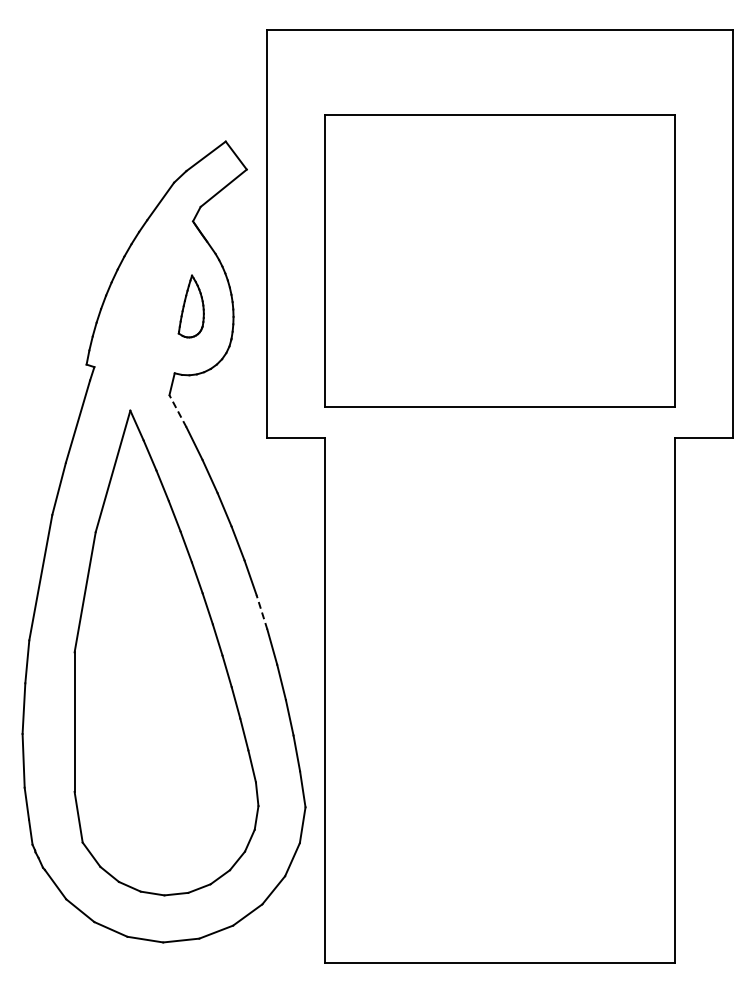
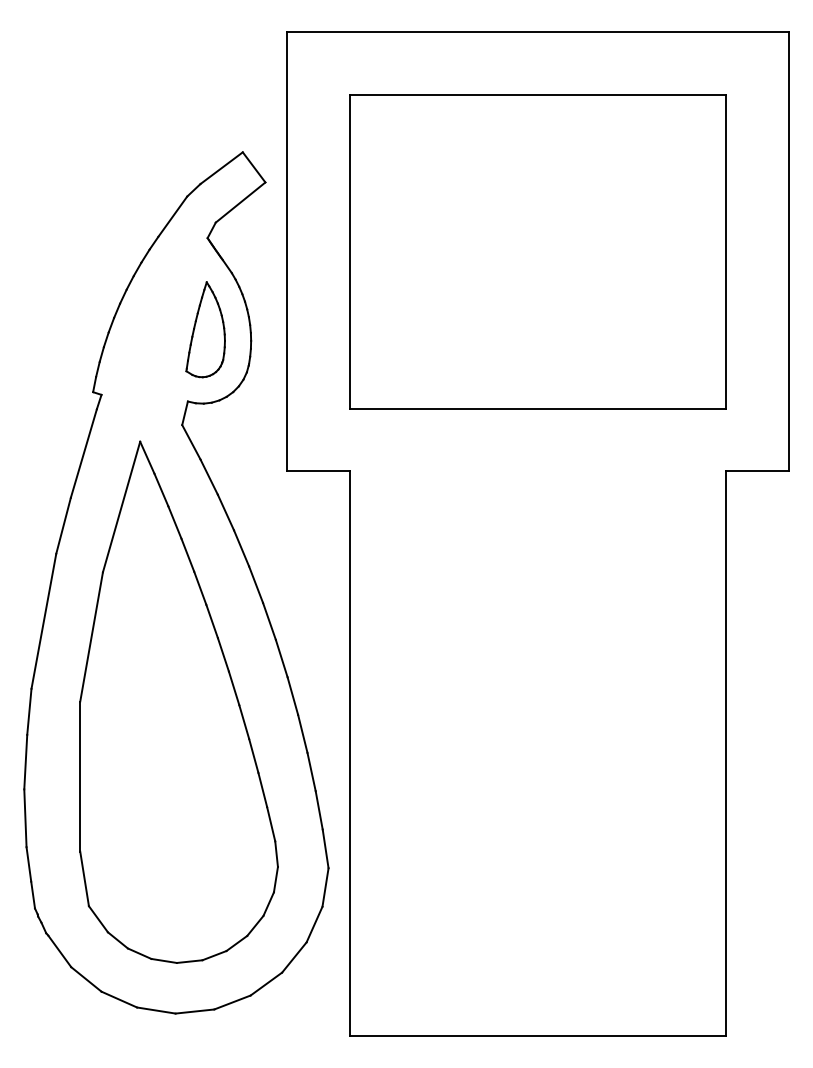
part: (499, 260) -> (537, 251), moved
part: (191, 306) -> (205, 329), size x1.43
line: (177, 410) -> (190, 441), dashed -> solid
line: (261, 611) -> (281, 657), dashed -> solid

